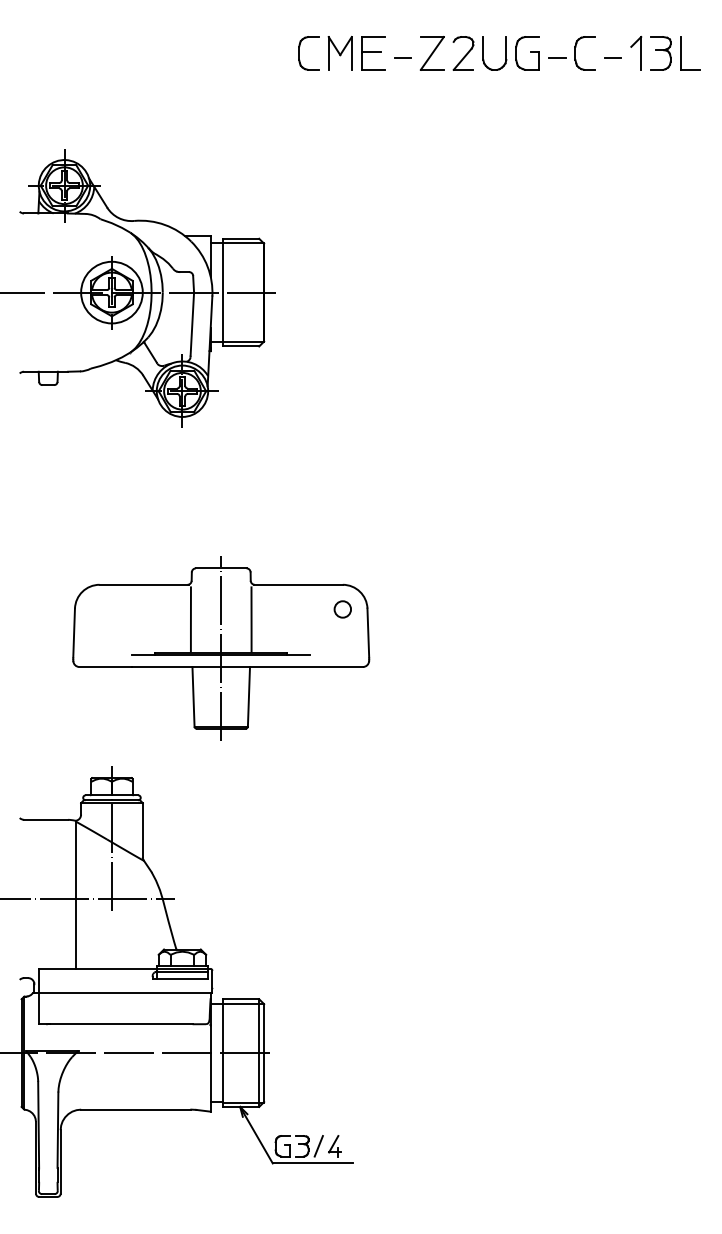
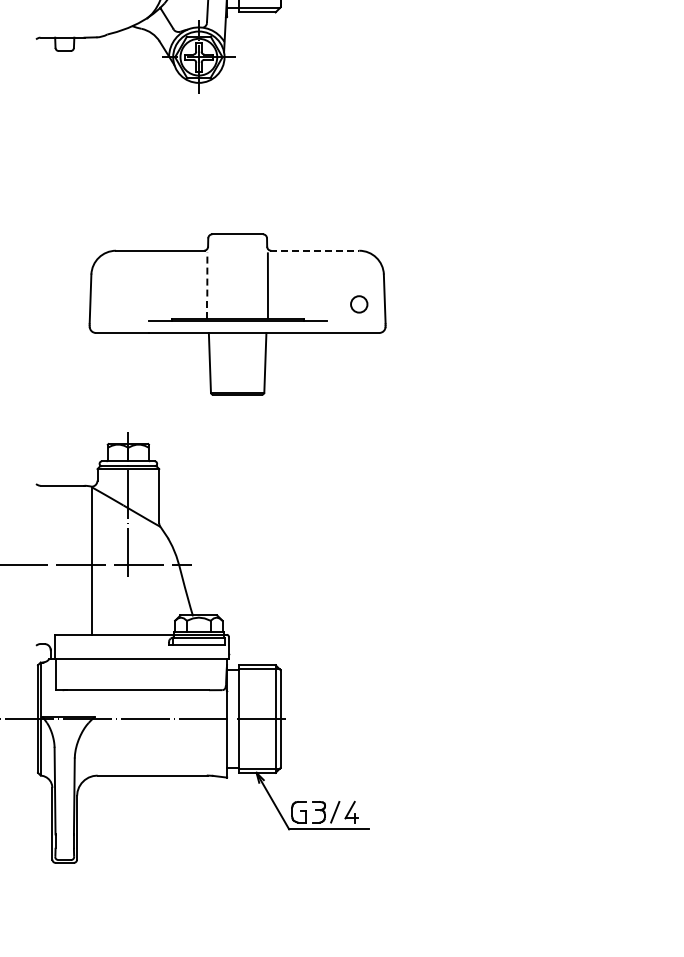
line: (298, 584) -> (314, 250), solid -> dashed
circle: (342, 609) -> (358, 304), moved
line: (190, 619) -> (206, 285), solid -> dashed
line: (221, 648) -> (237, 314), removed

